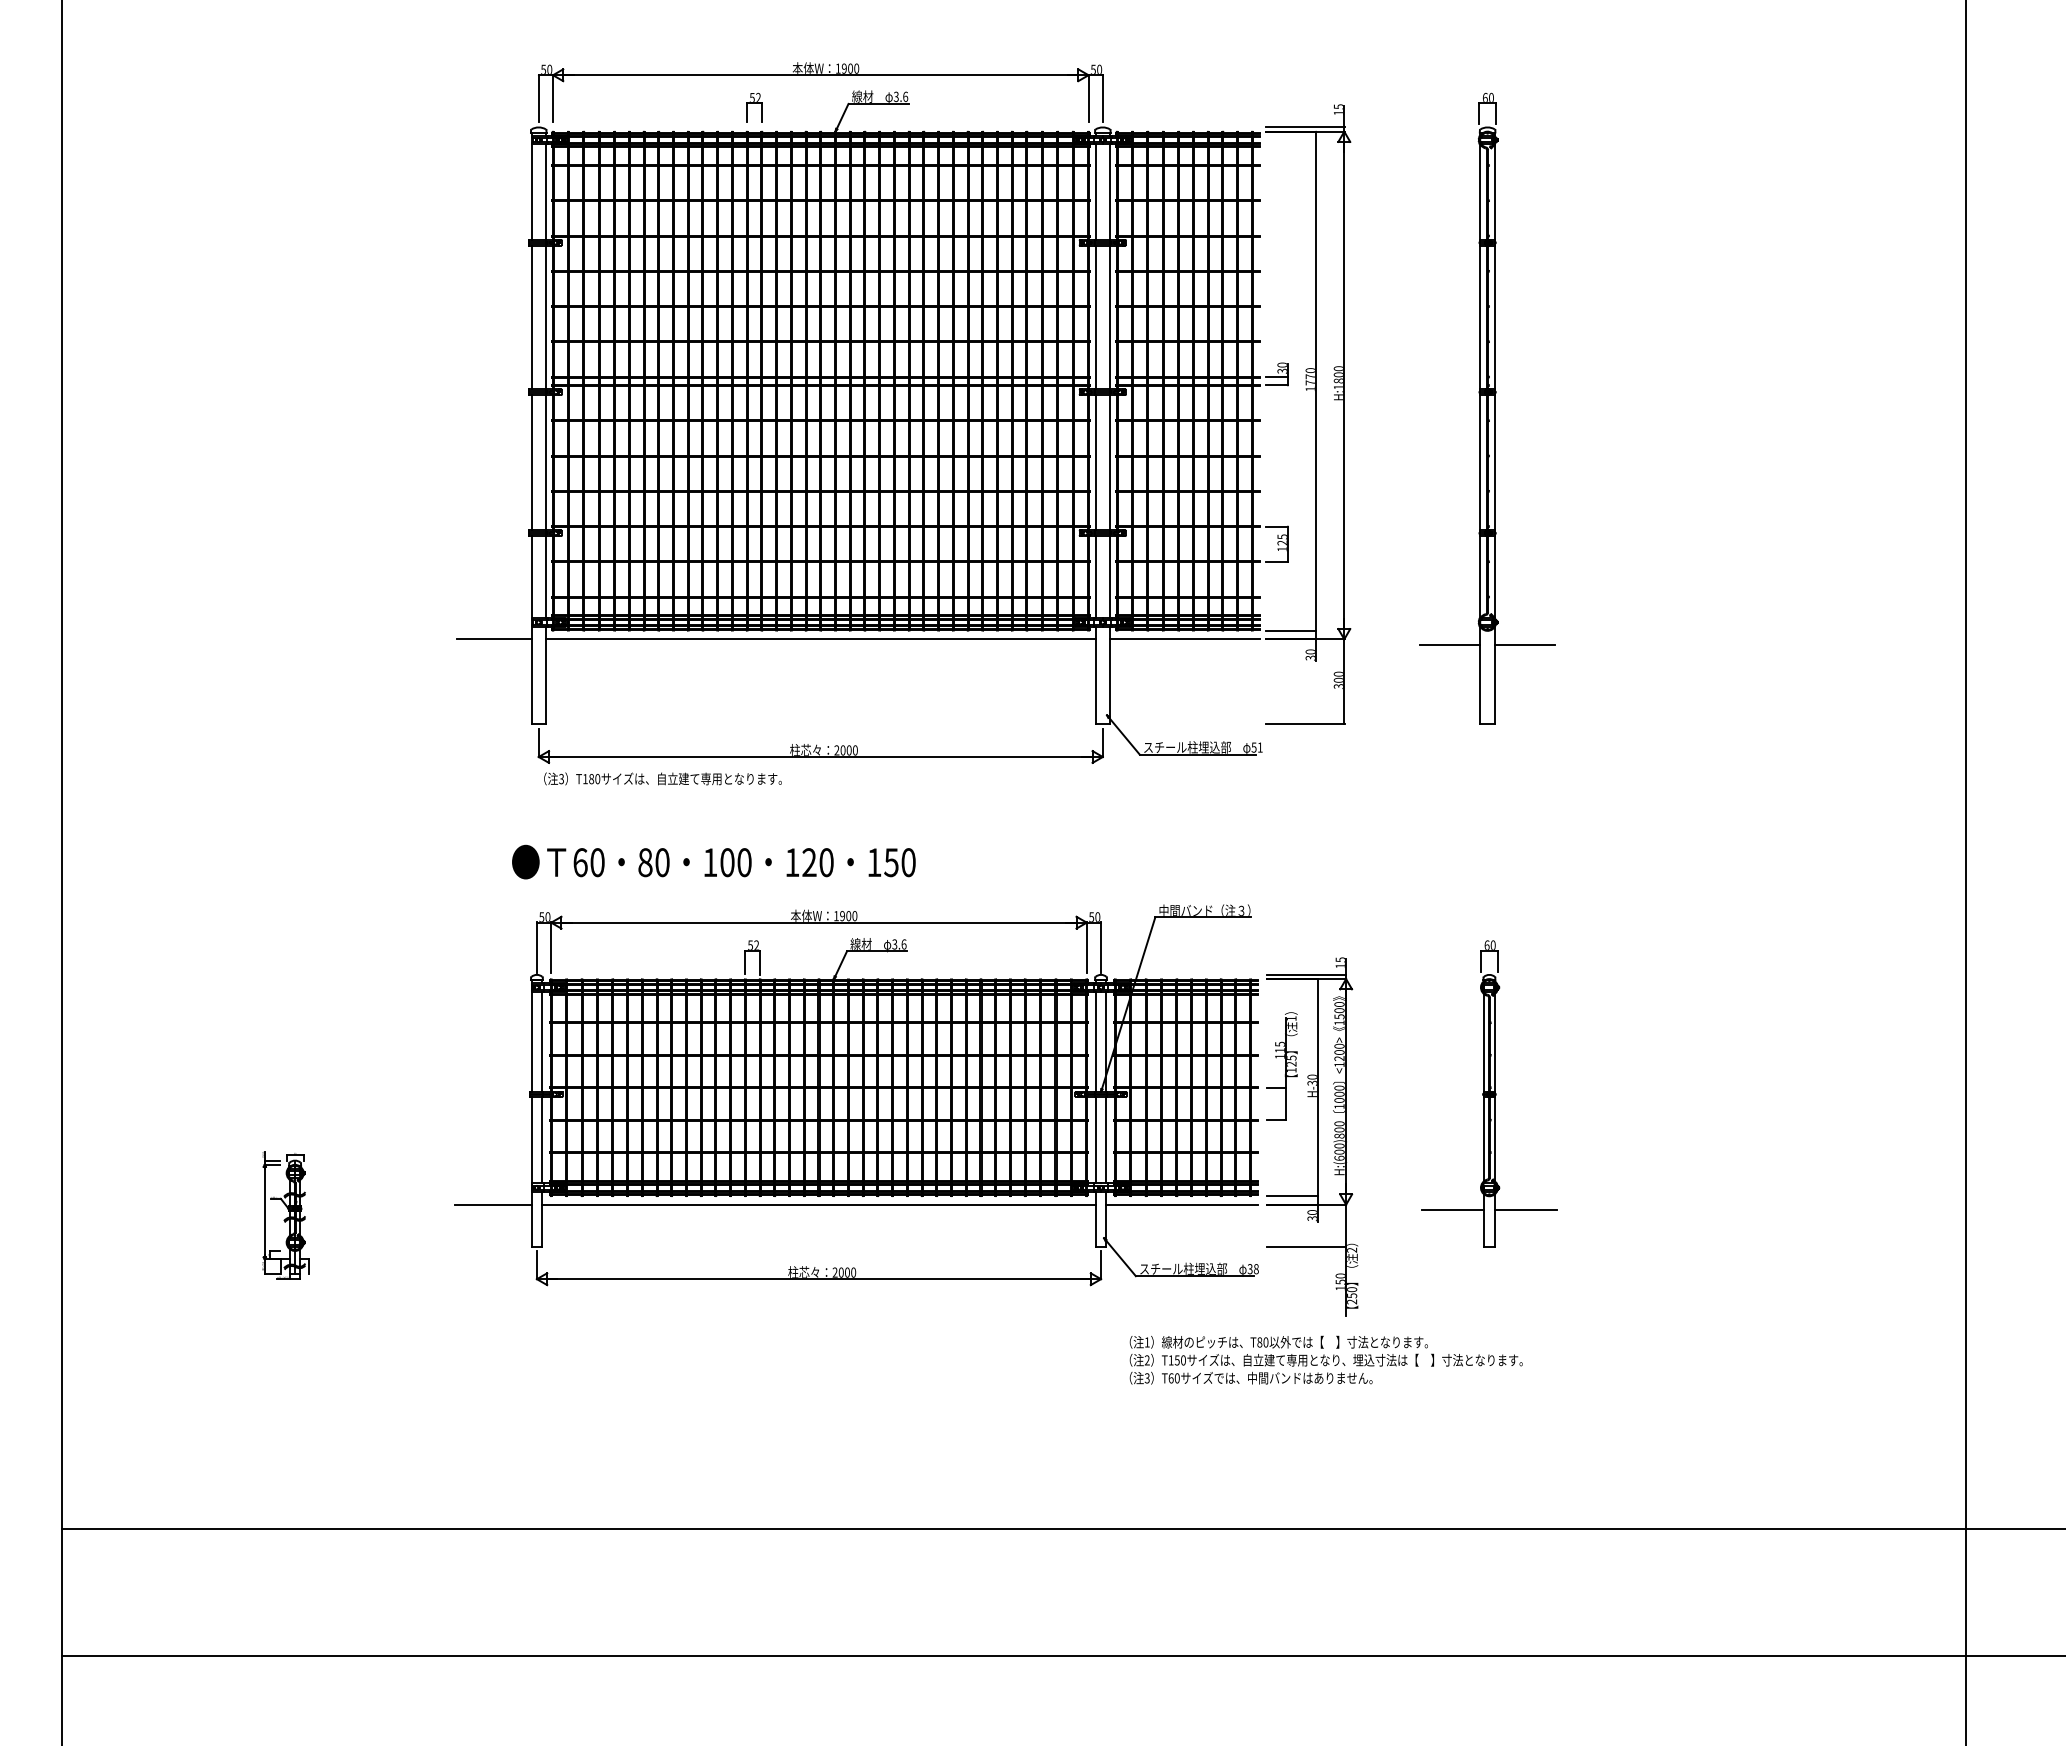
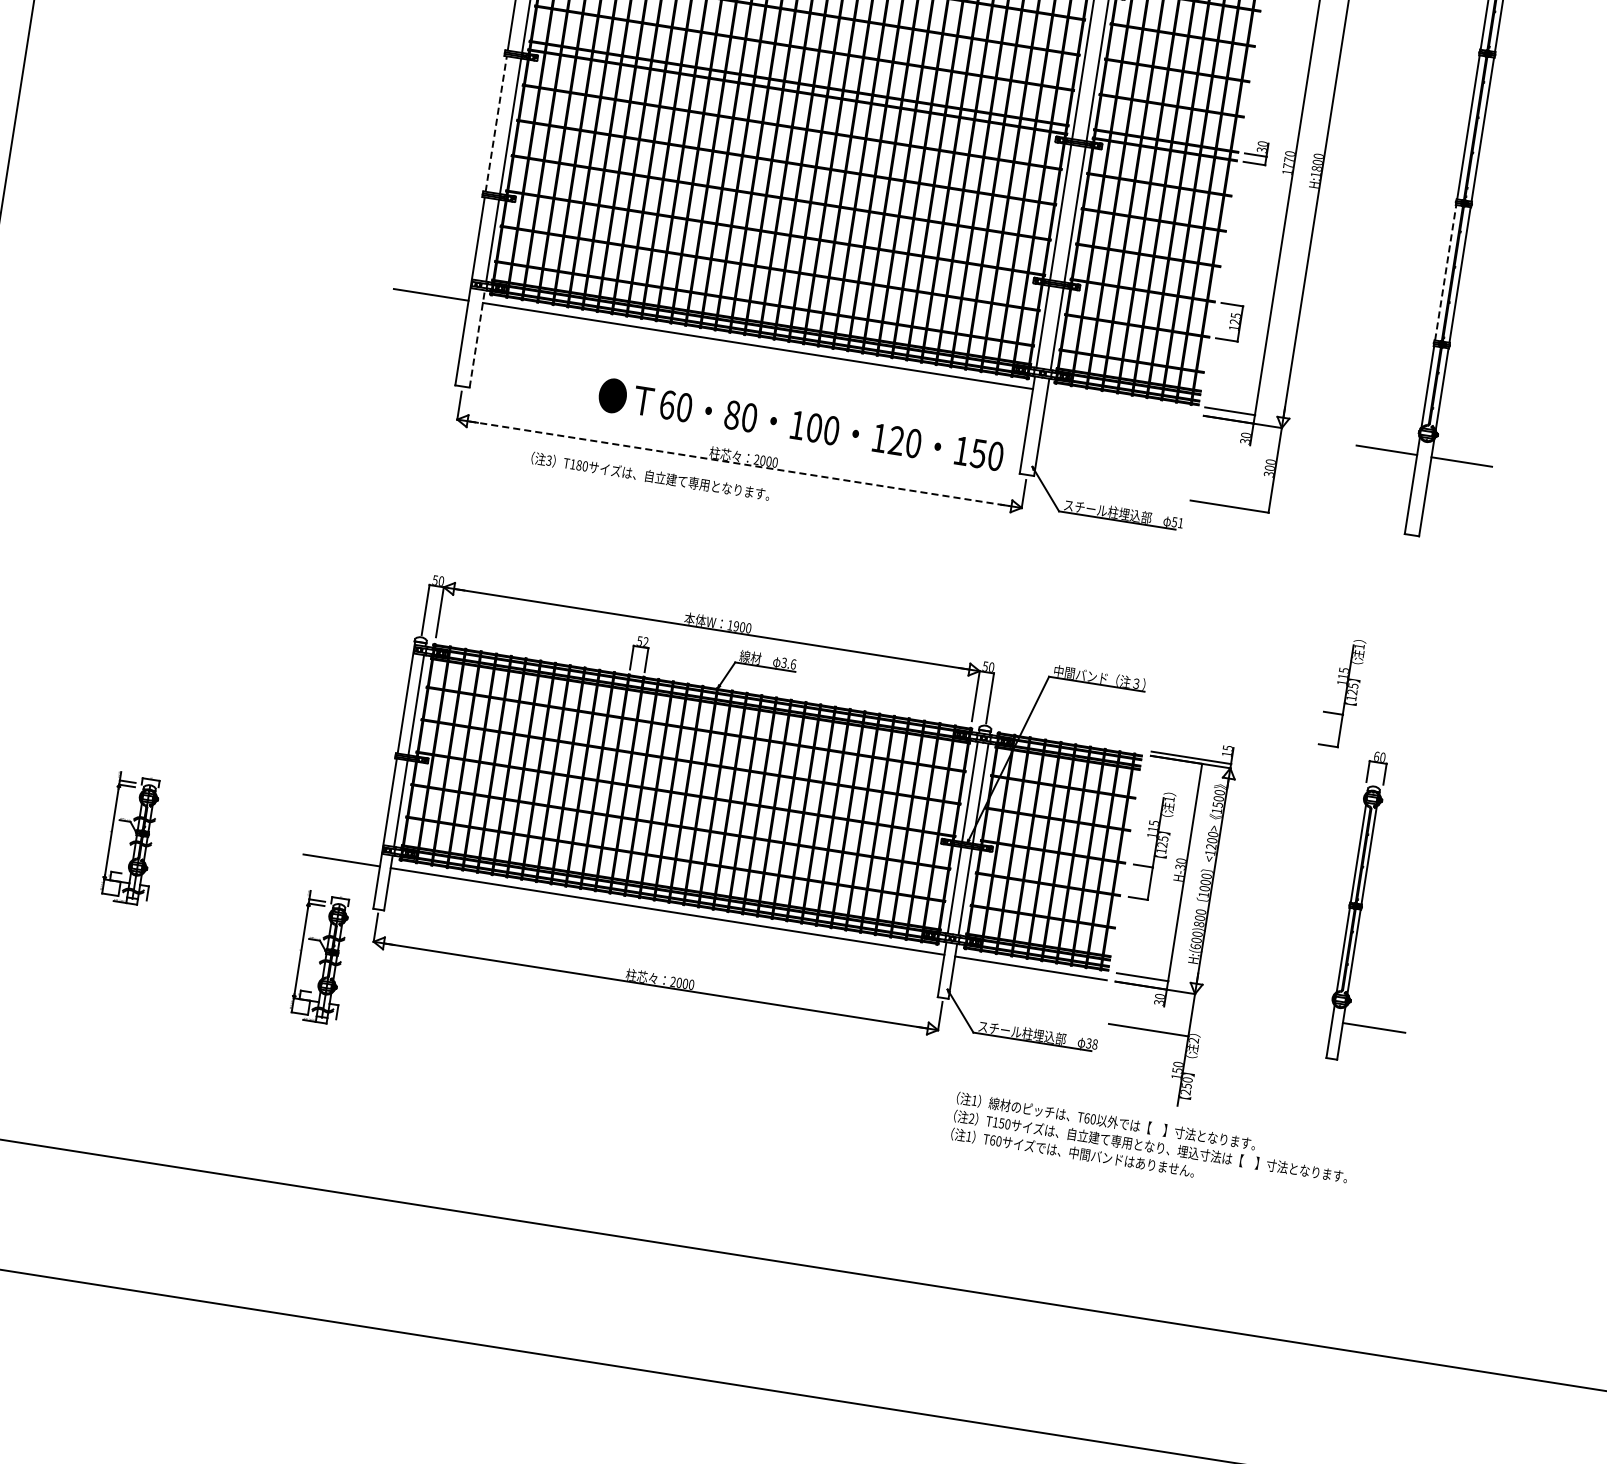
line: (531, 462) -> (496, 123), solid -> dashed
line: (1480, 462) -> (1445, 272), solid -> dashed
line: (1184, 639) -> (1121, 403), removed
line: (545, 675) -> (476, 339), solid -> dashed
line: (821, 757) -> (740, 464), solid -> dashed
text: (662, 778) -> (650, 475), moved
text: (713, 861) -> (800, 424), moved
part: (1443, 888) -> (1342, 692), added
line: (1452, 1210) -> (1300, 1016), removed
part: (488, 1302) -> (321, 957), added
text: (1259, 1342) -> (1086, 1118), T80 -> T60
text: (1146, 1378) -> (968, 1136), 3 -> 1

